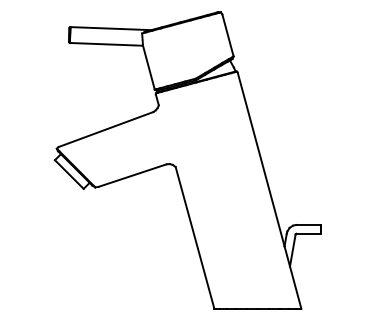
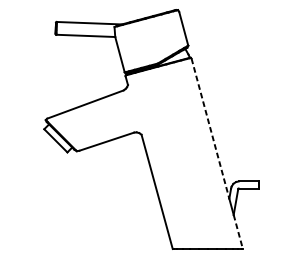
line: (261, 159) -> (210, 128), solid -> dashed
line: (295, 287) -> (238, 231), solid -> dashed

